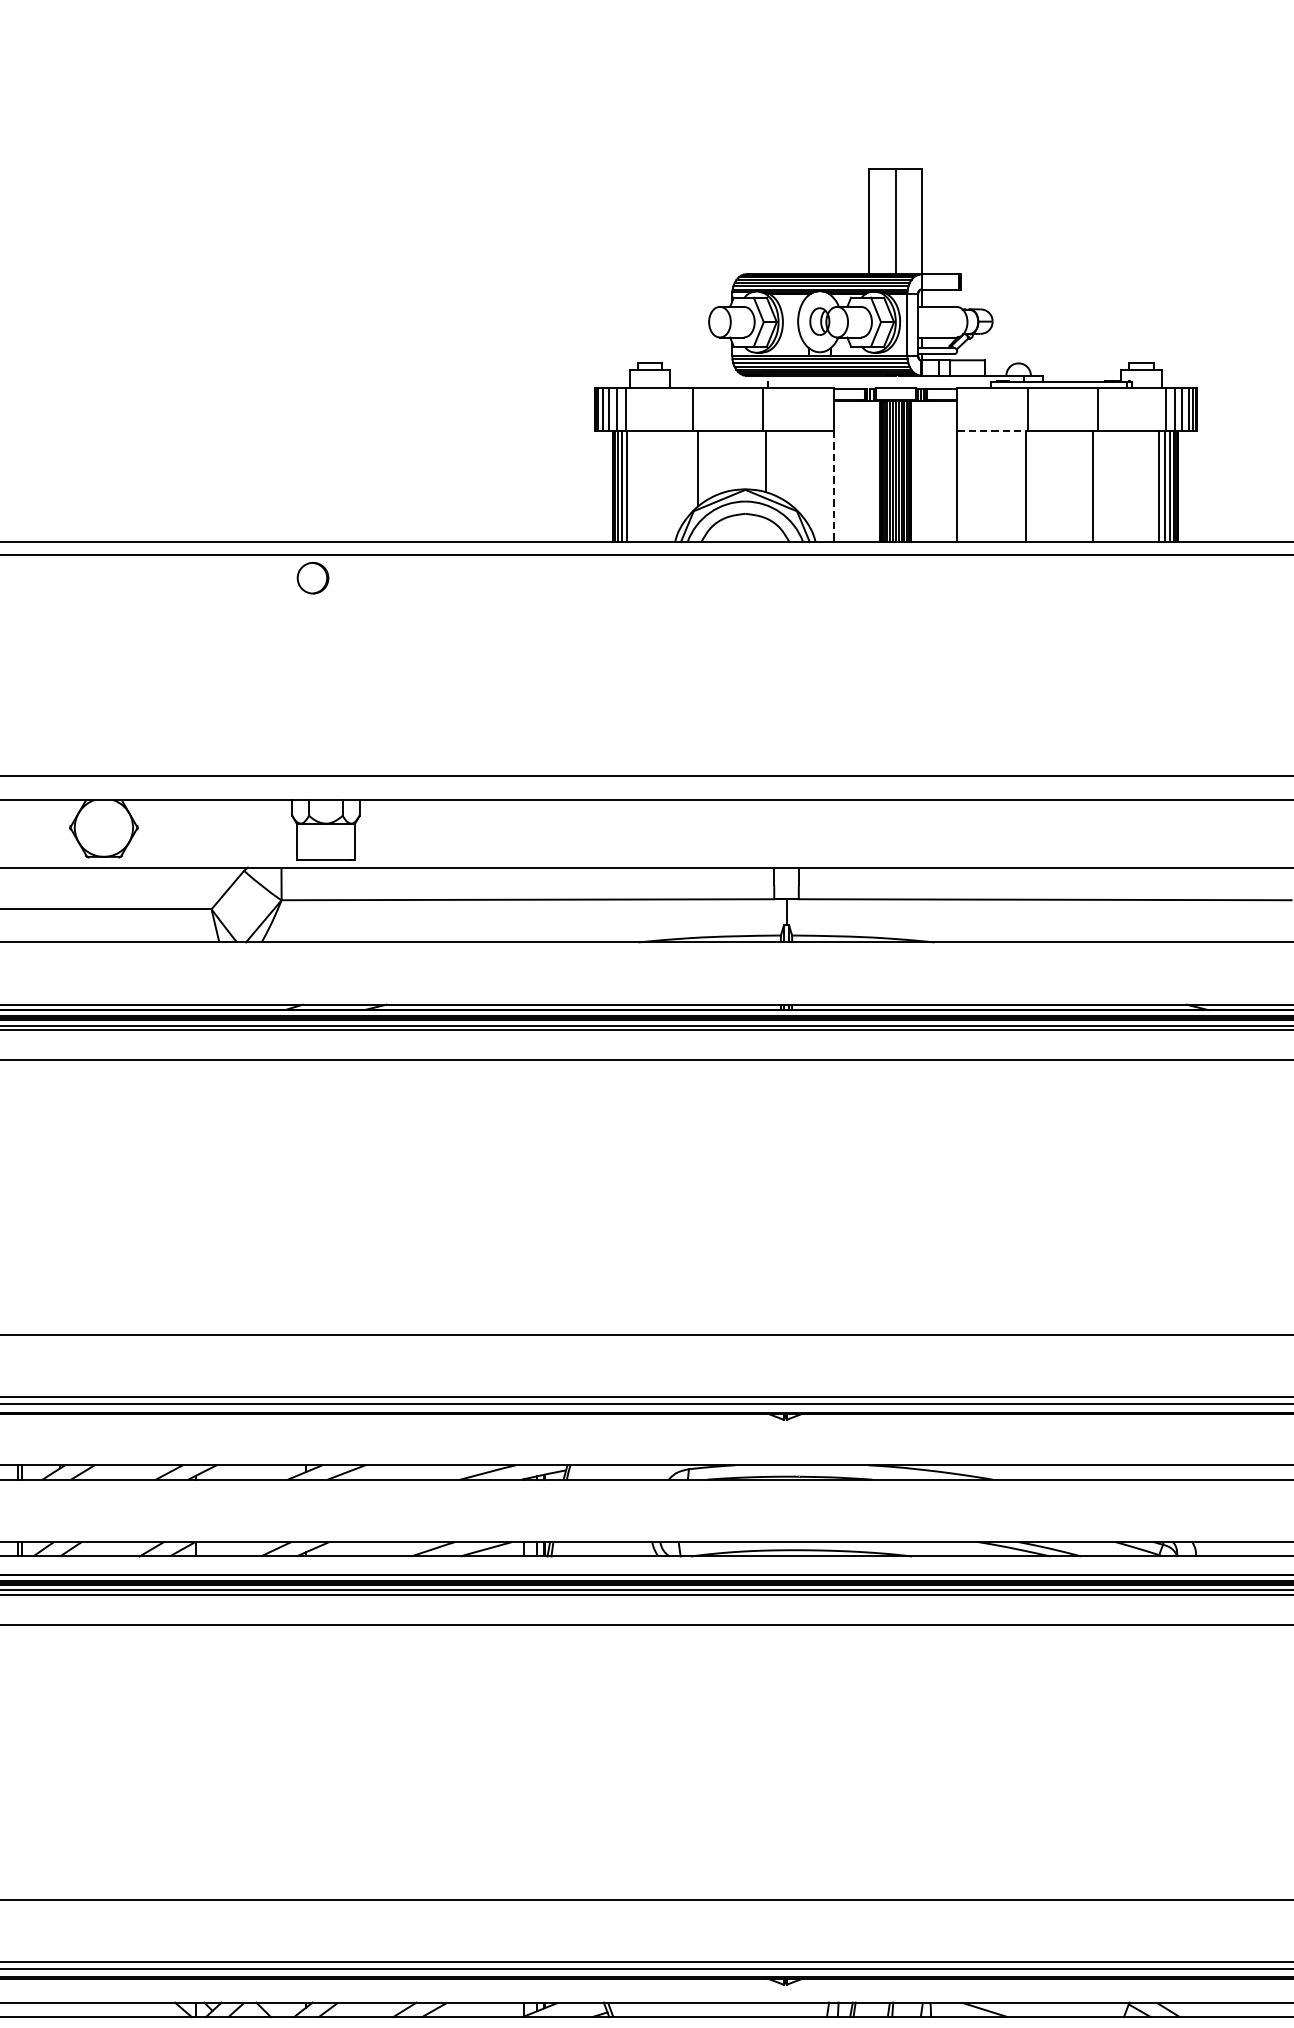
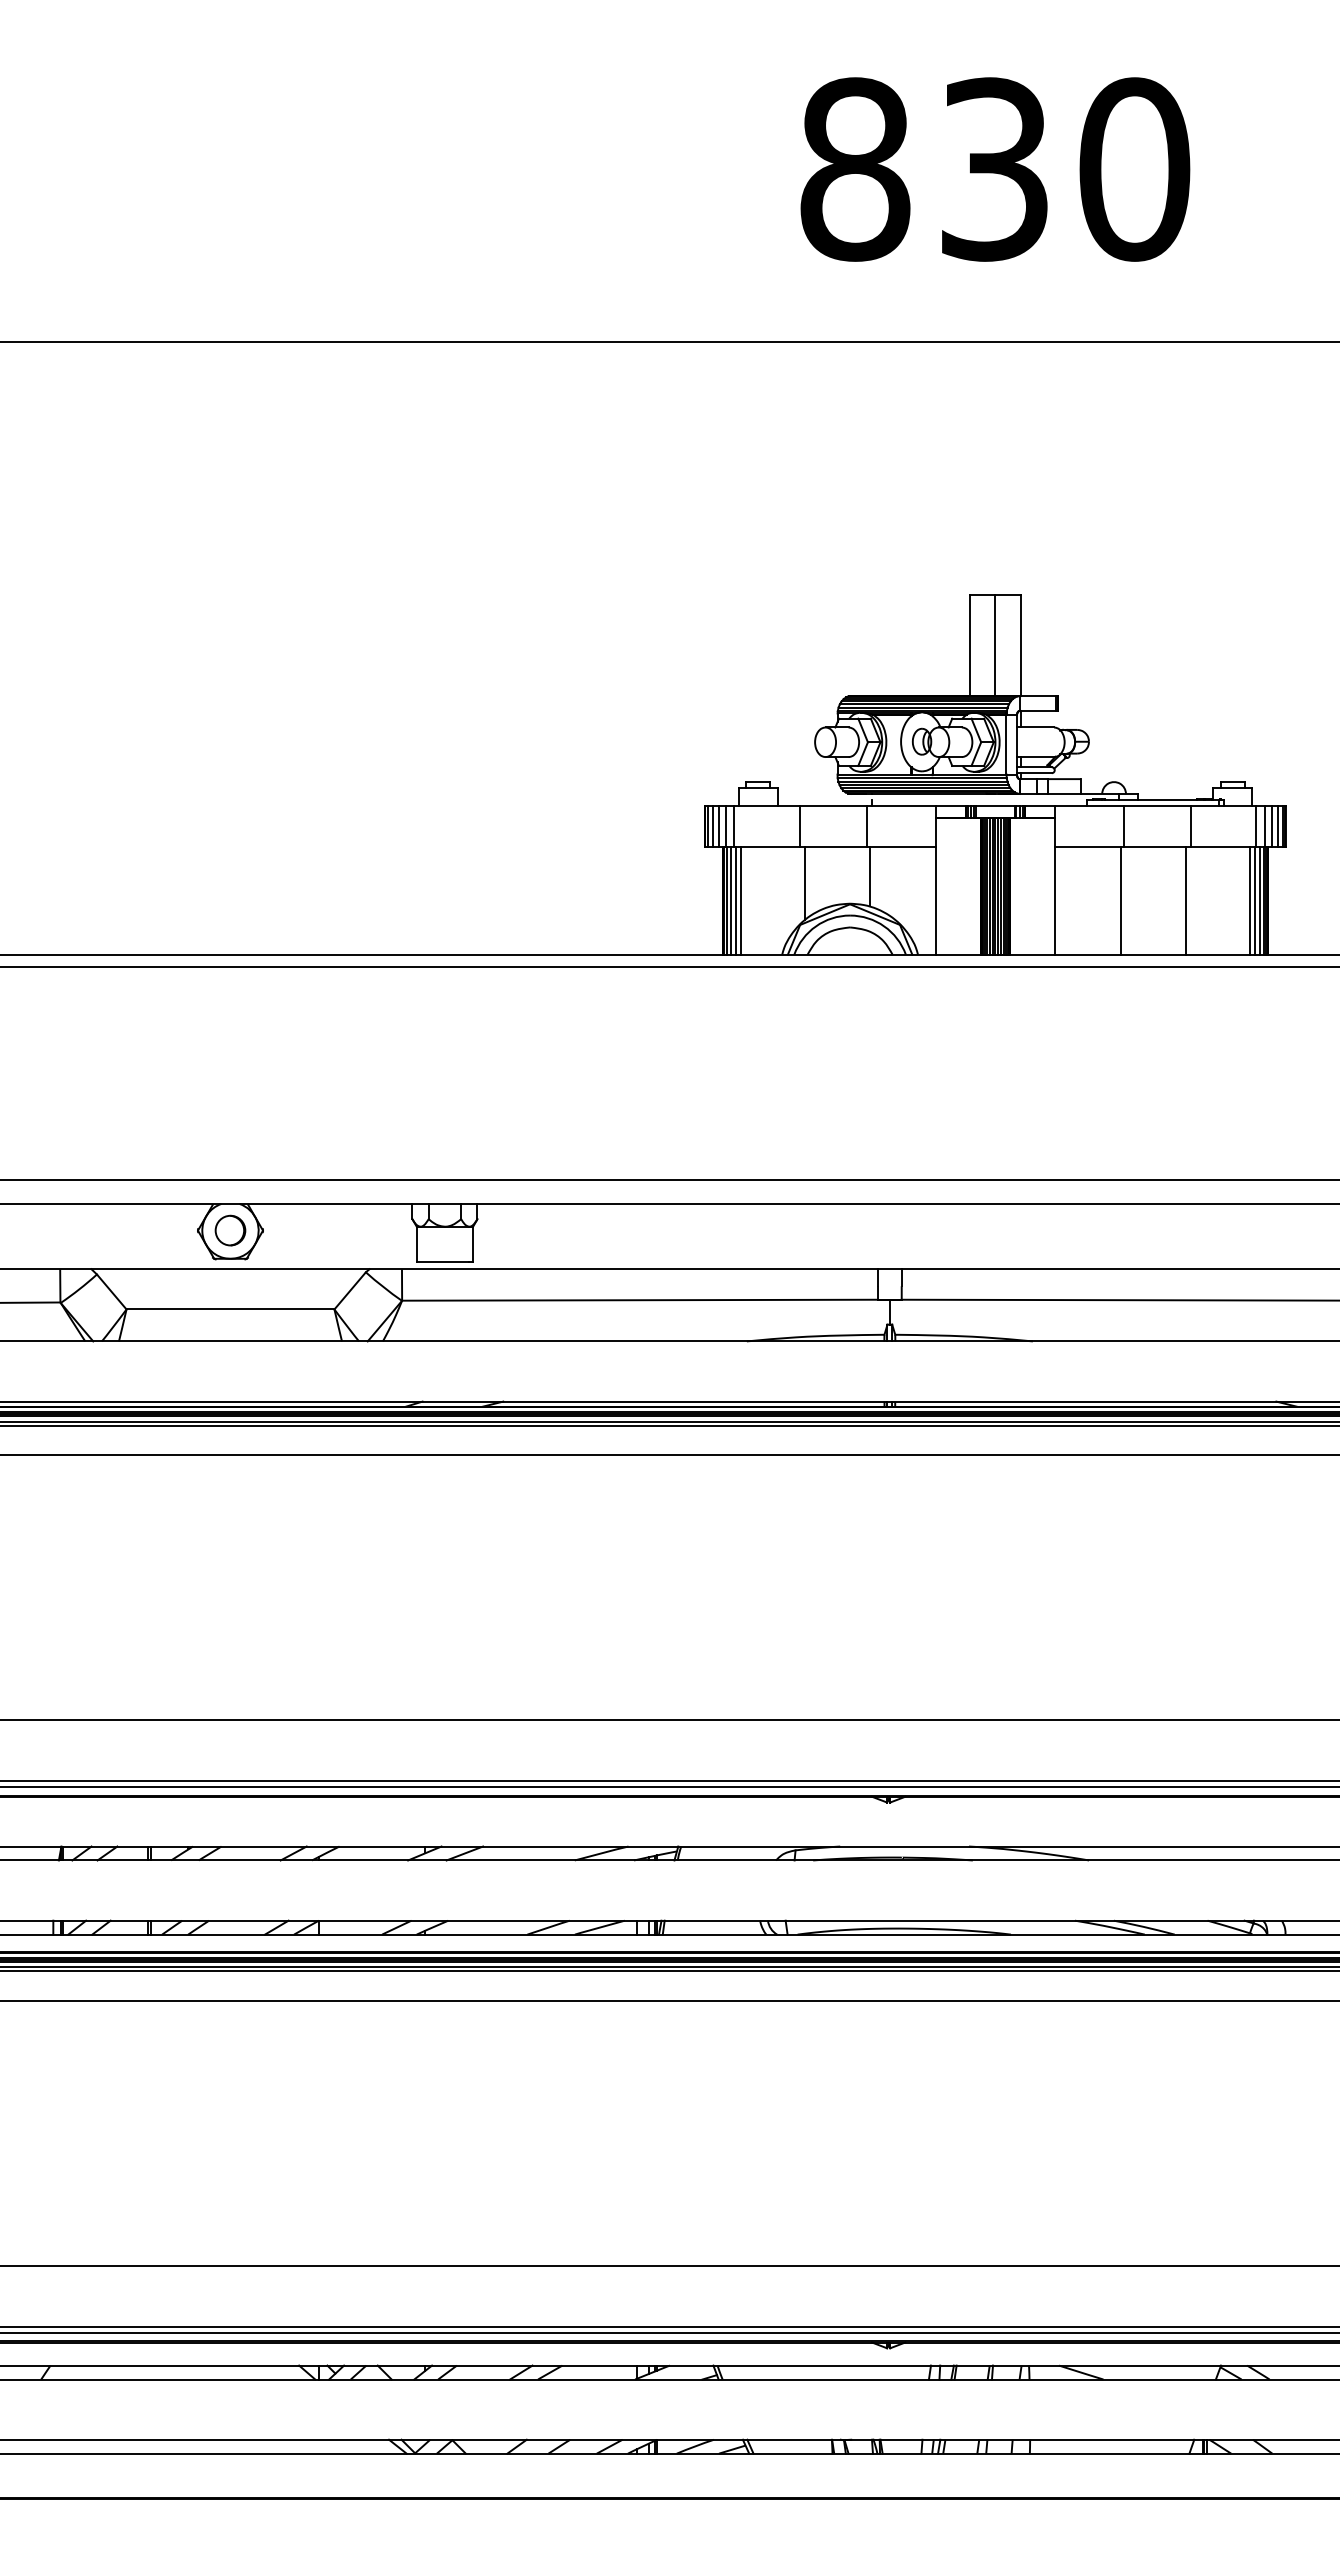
line: (993, 431) -> (1089, 847), dashed -> solid
line: (632, 485) -> (741, 900), added
line: (834, 486) -> (936, 901), dashed -> solid
part: (313, 578) -> (230, 1230), moved

